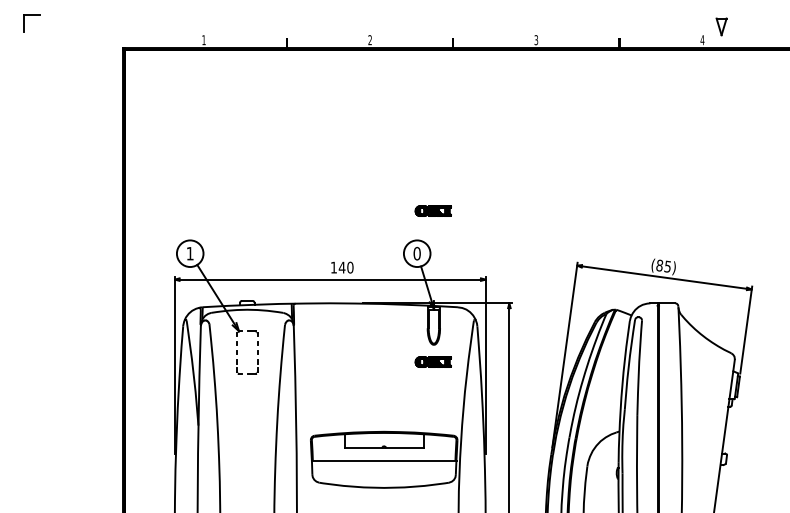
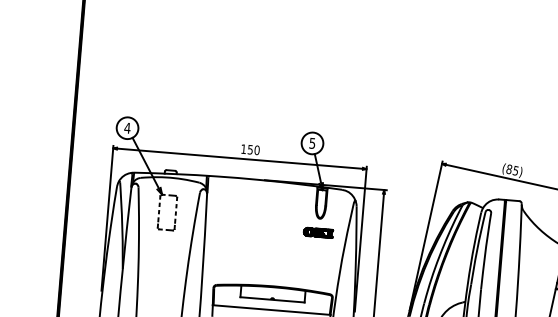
part: (432, 210) -> (327, 109), removed
text: (190, 253) -> (127, 128), 1 -> 4
text: (416, 253) -> (311, 143), 0 -> 5
text: (341, 267) -> (249, 149), 140 -> 150

